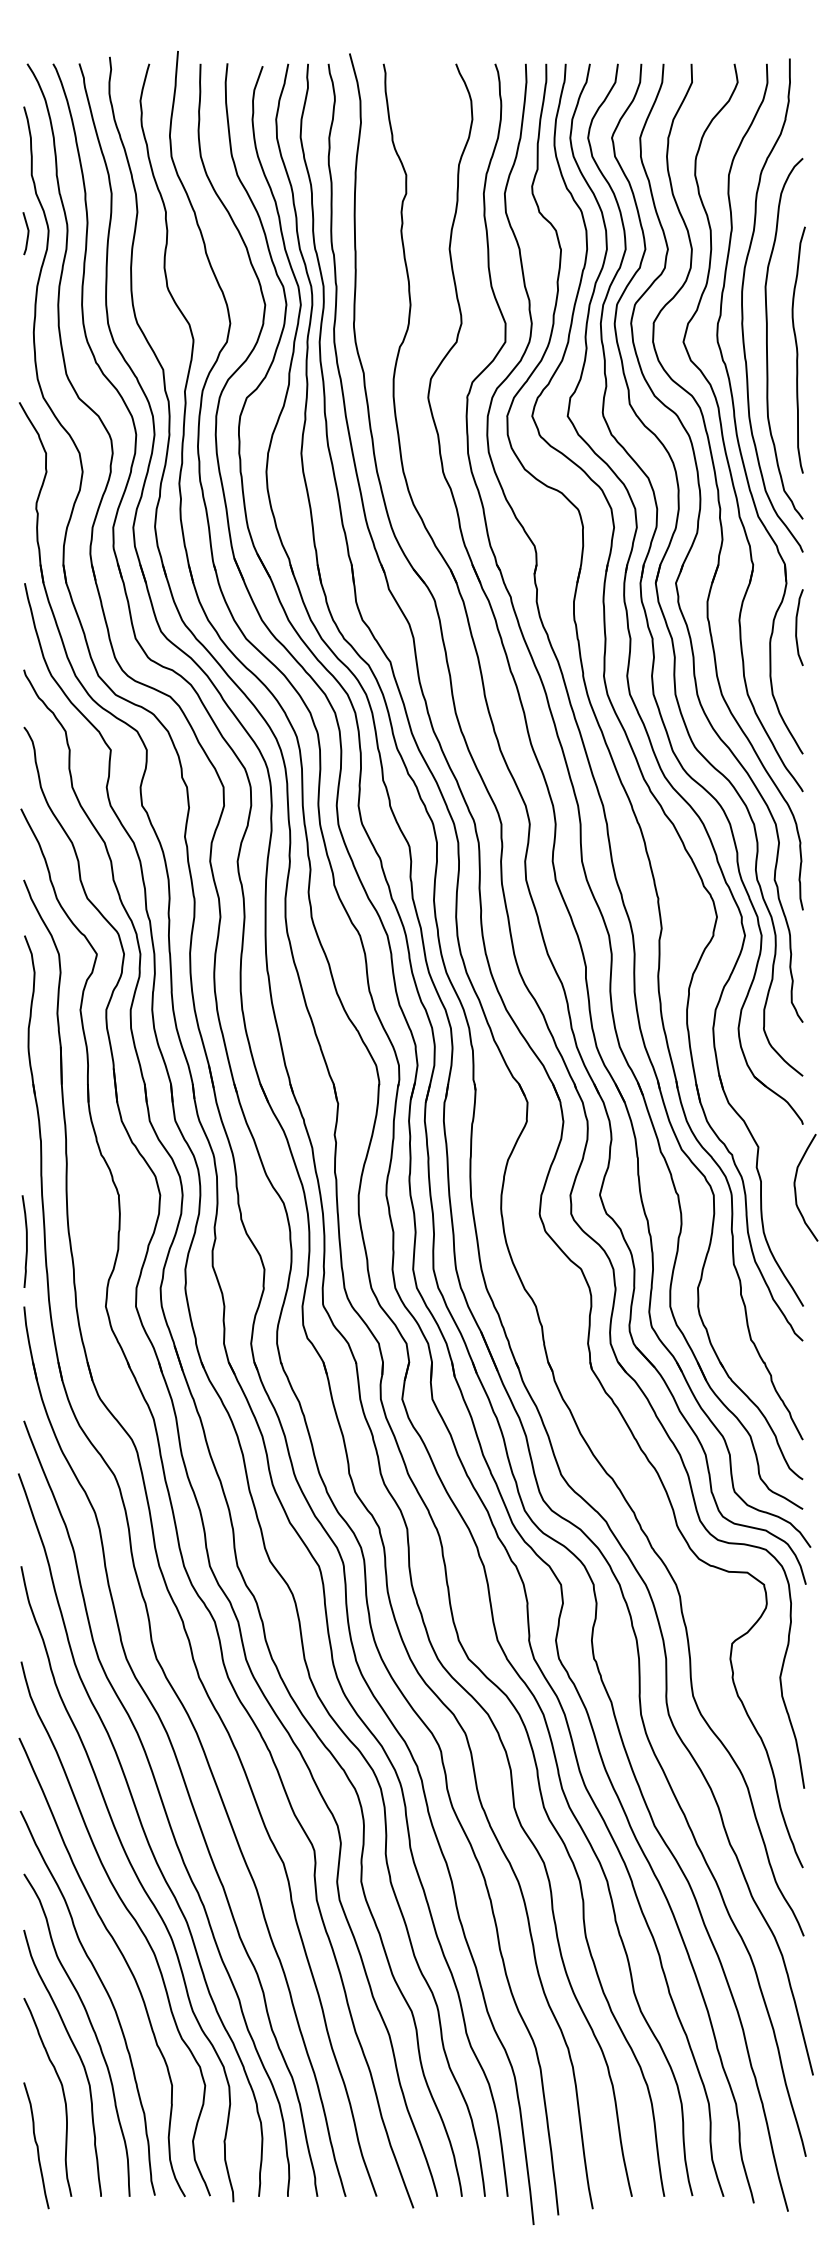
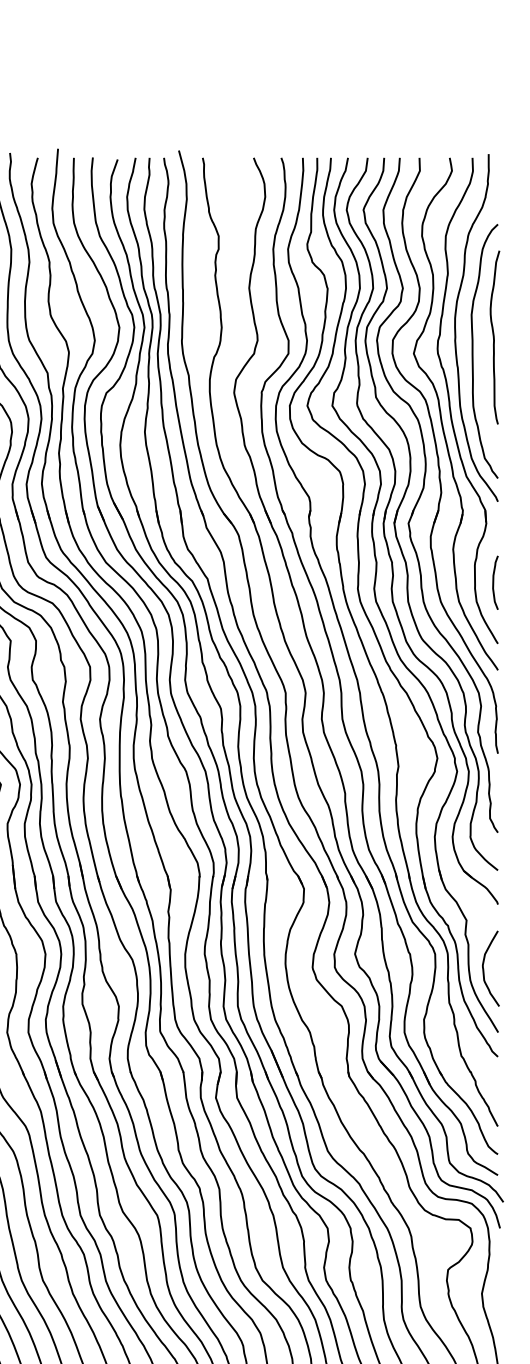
curve: (797, 349) -> (494, 337), moved
curve: (797, 627) -> (494, 582), moved
curve: (796, 1190) -> (484, 970), moved

